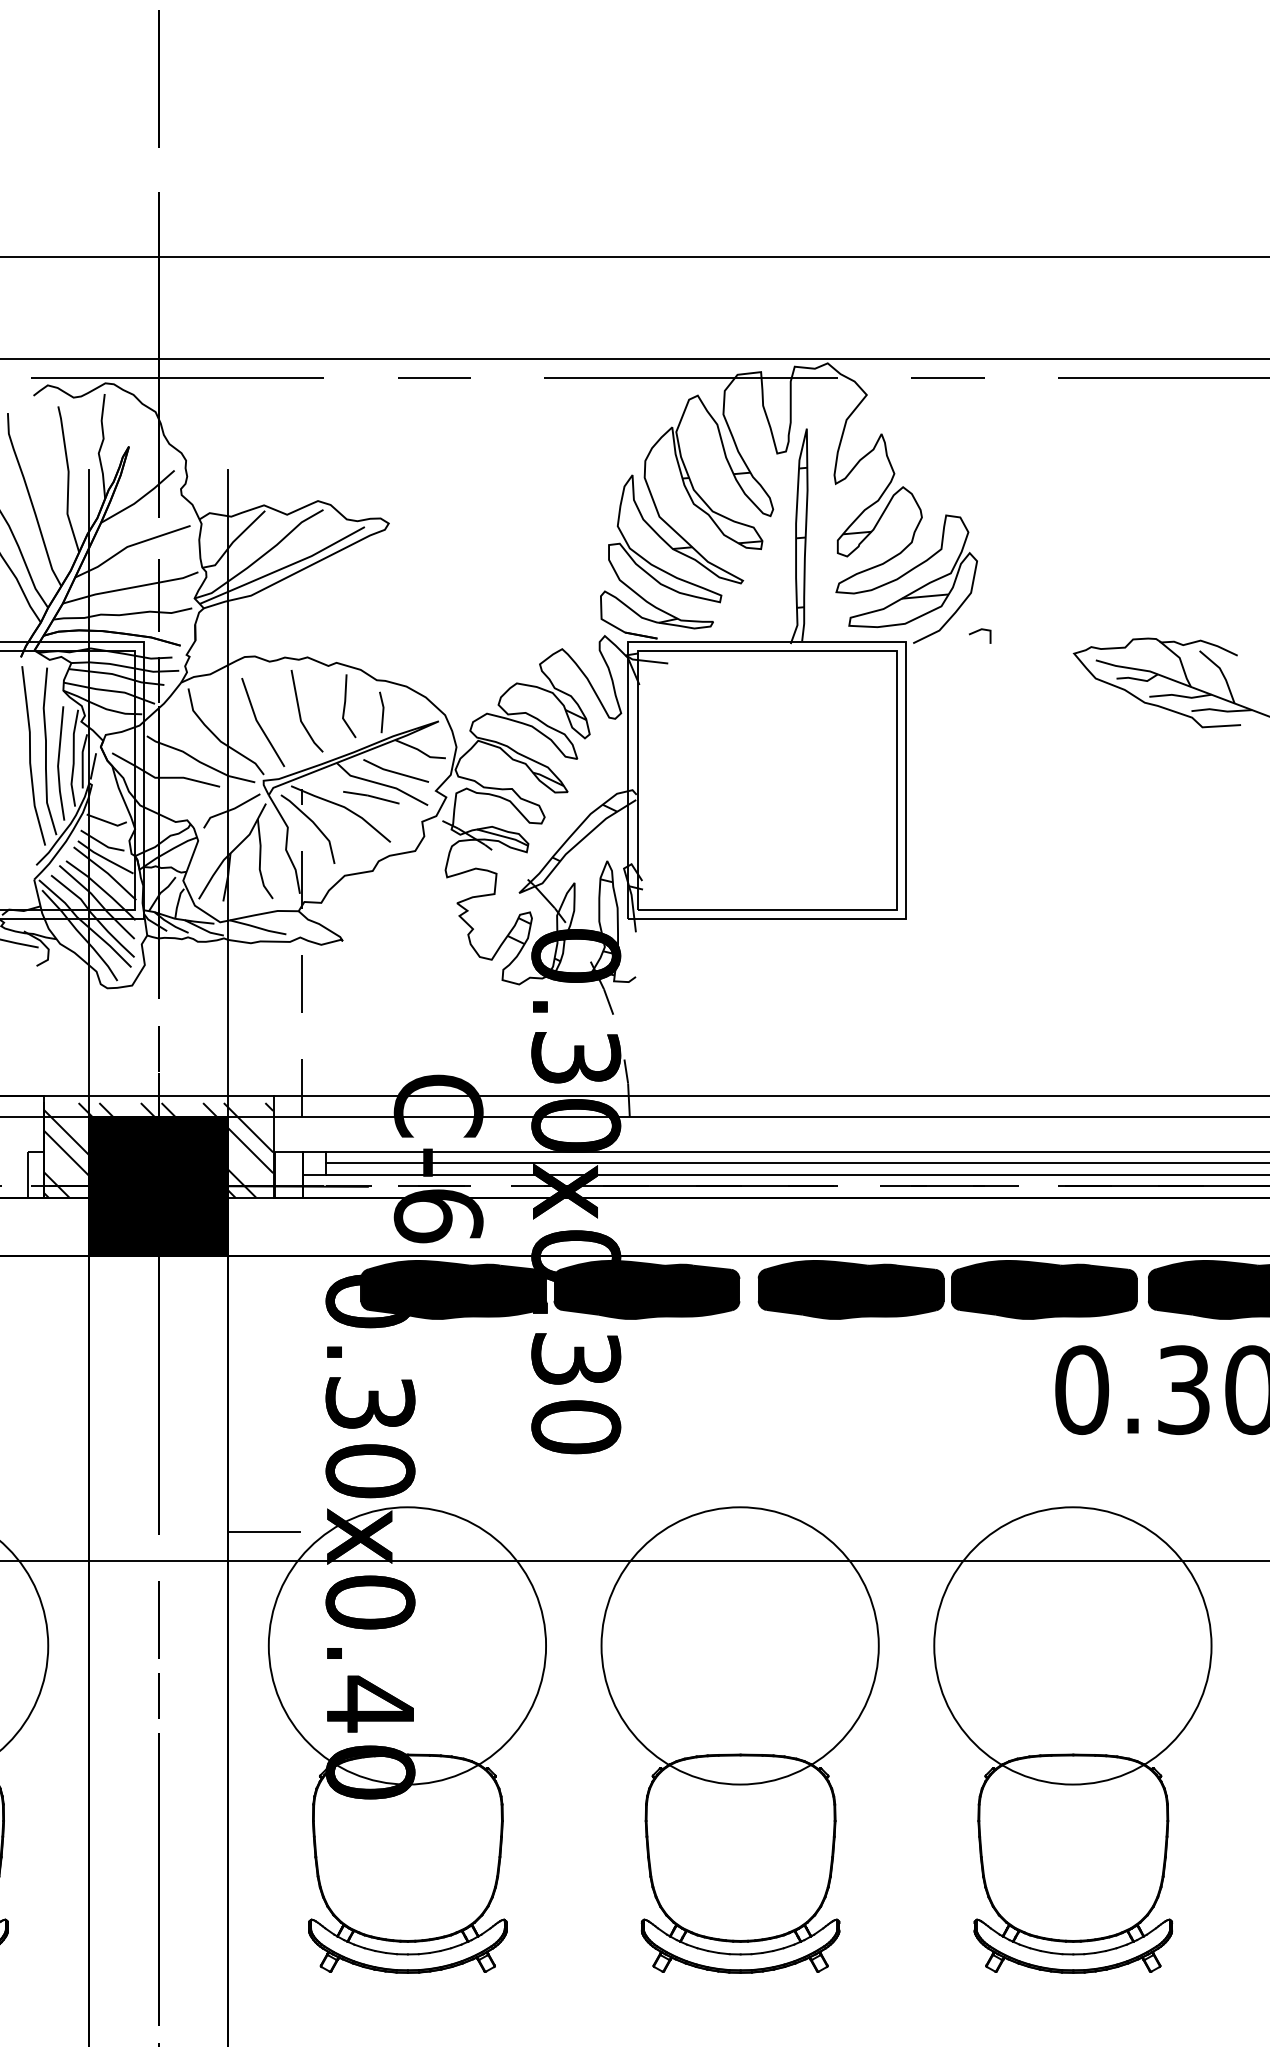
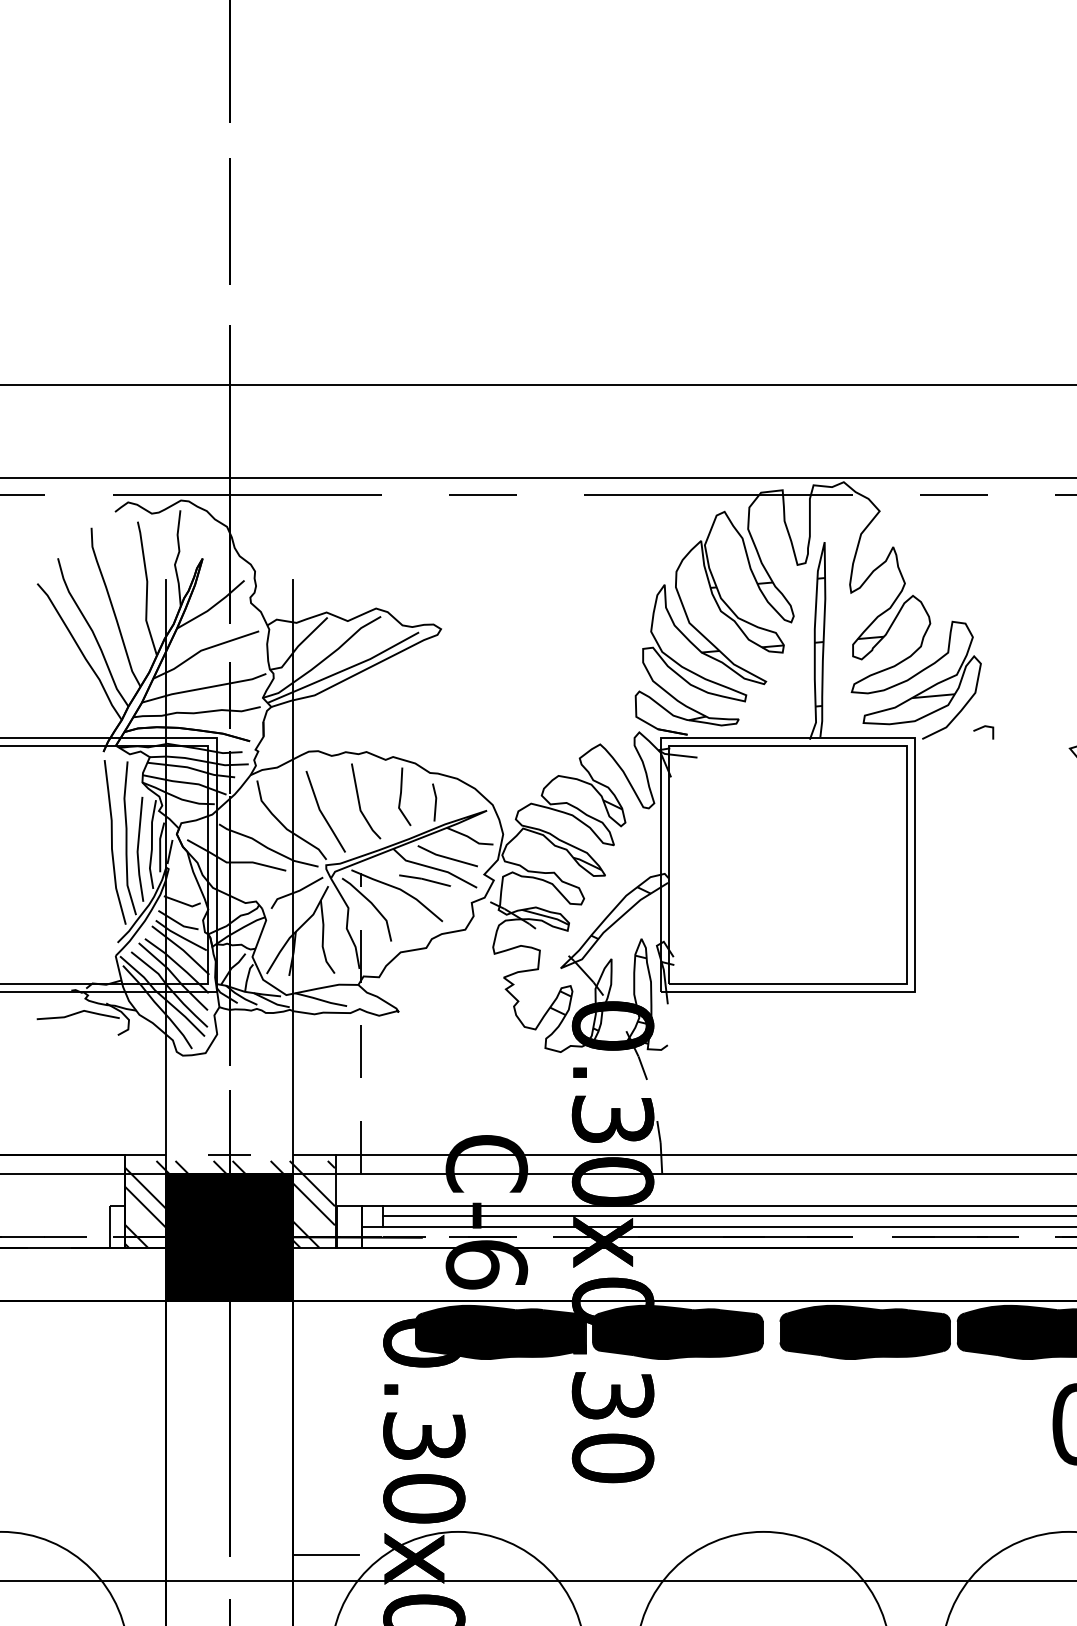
line: (158, 1096) -> (229, 1154), solid -> dashed

